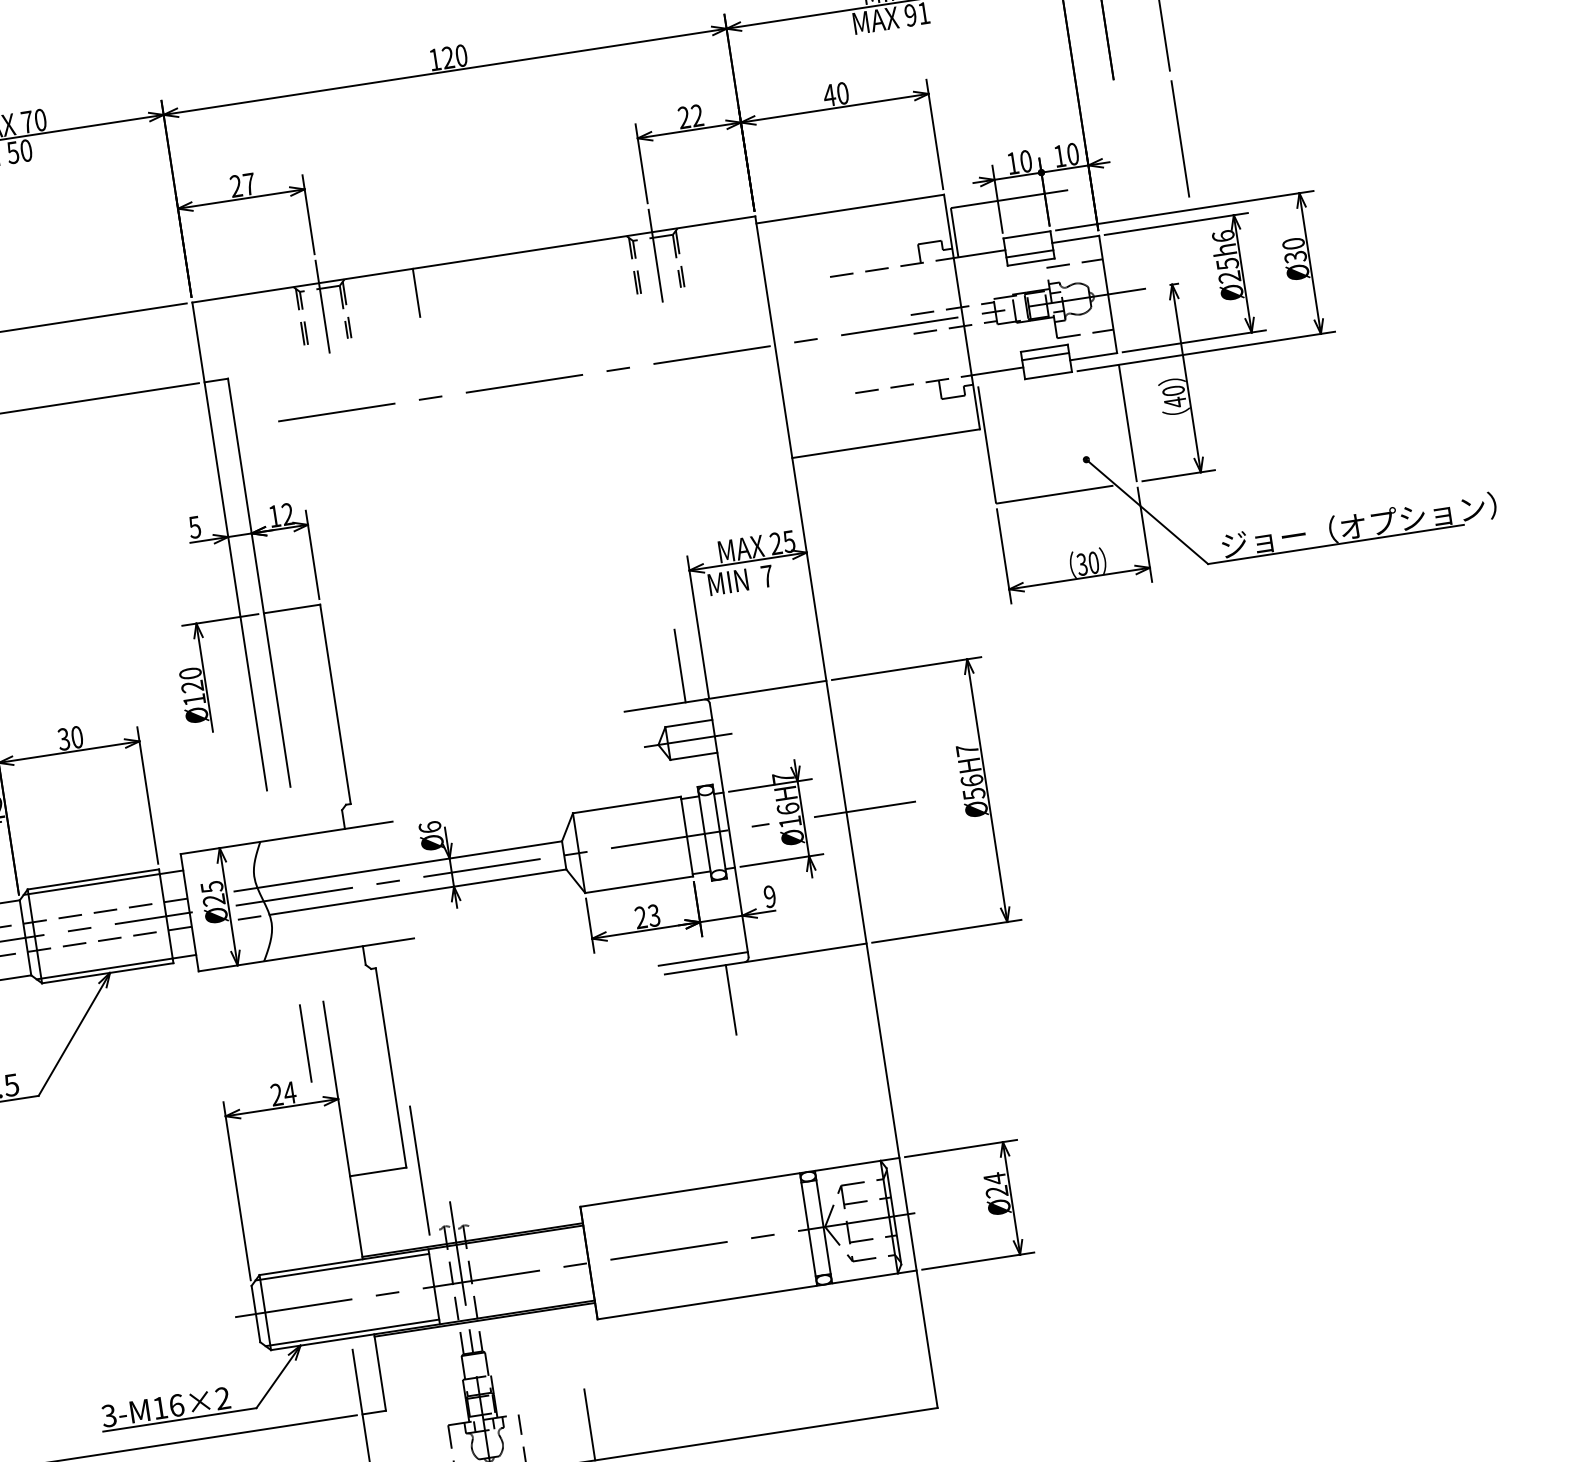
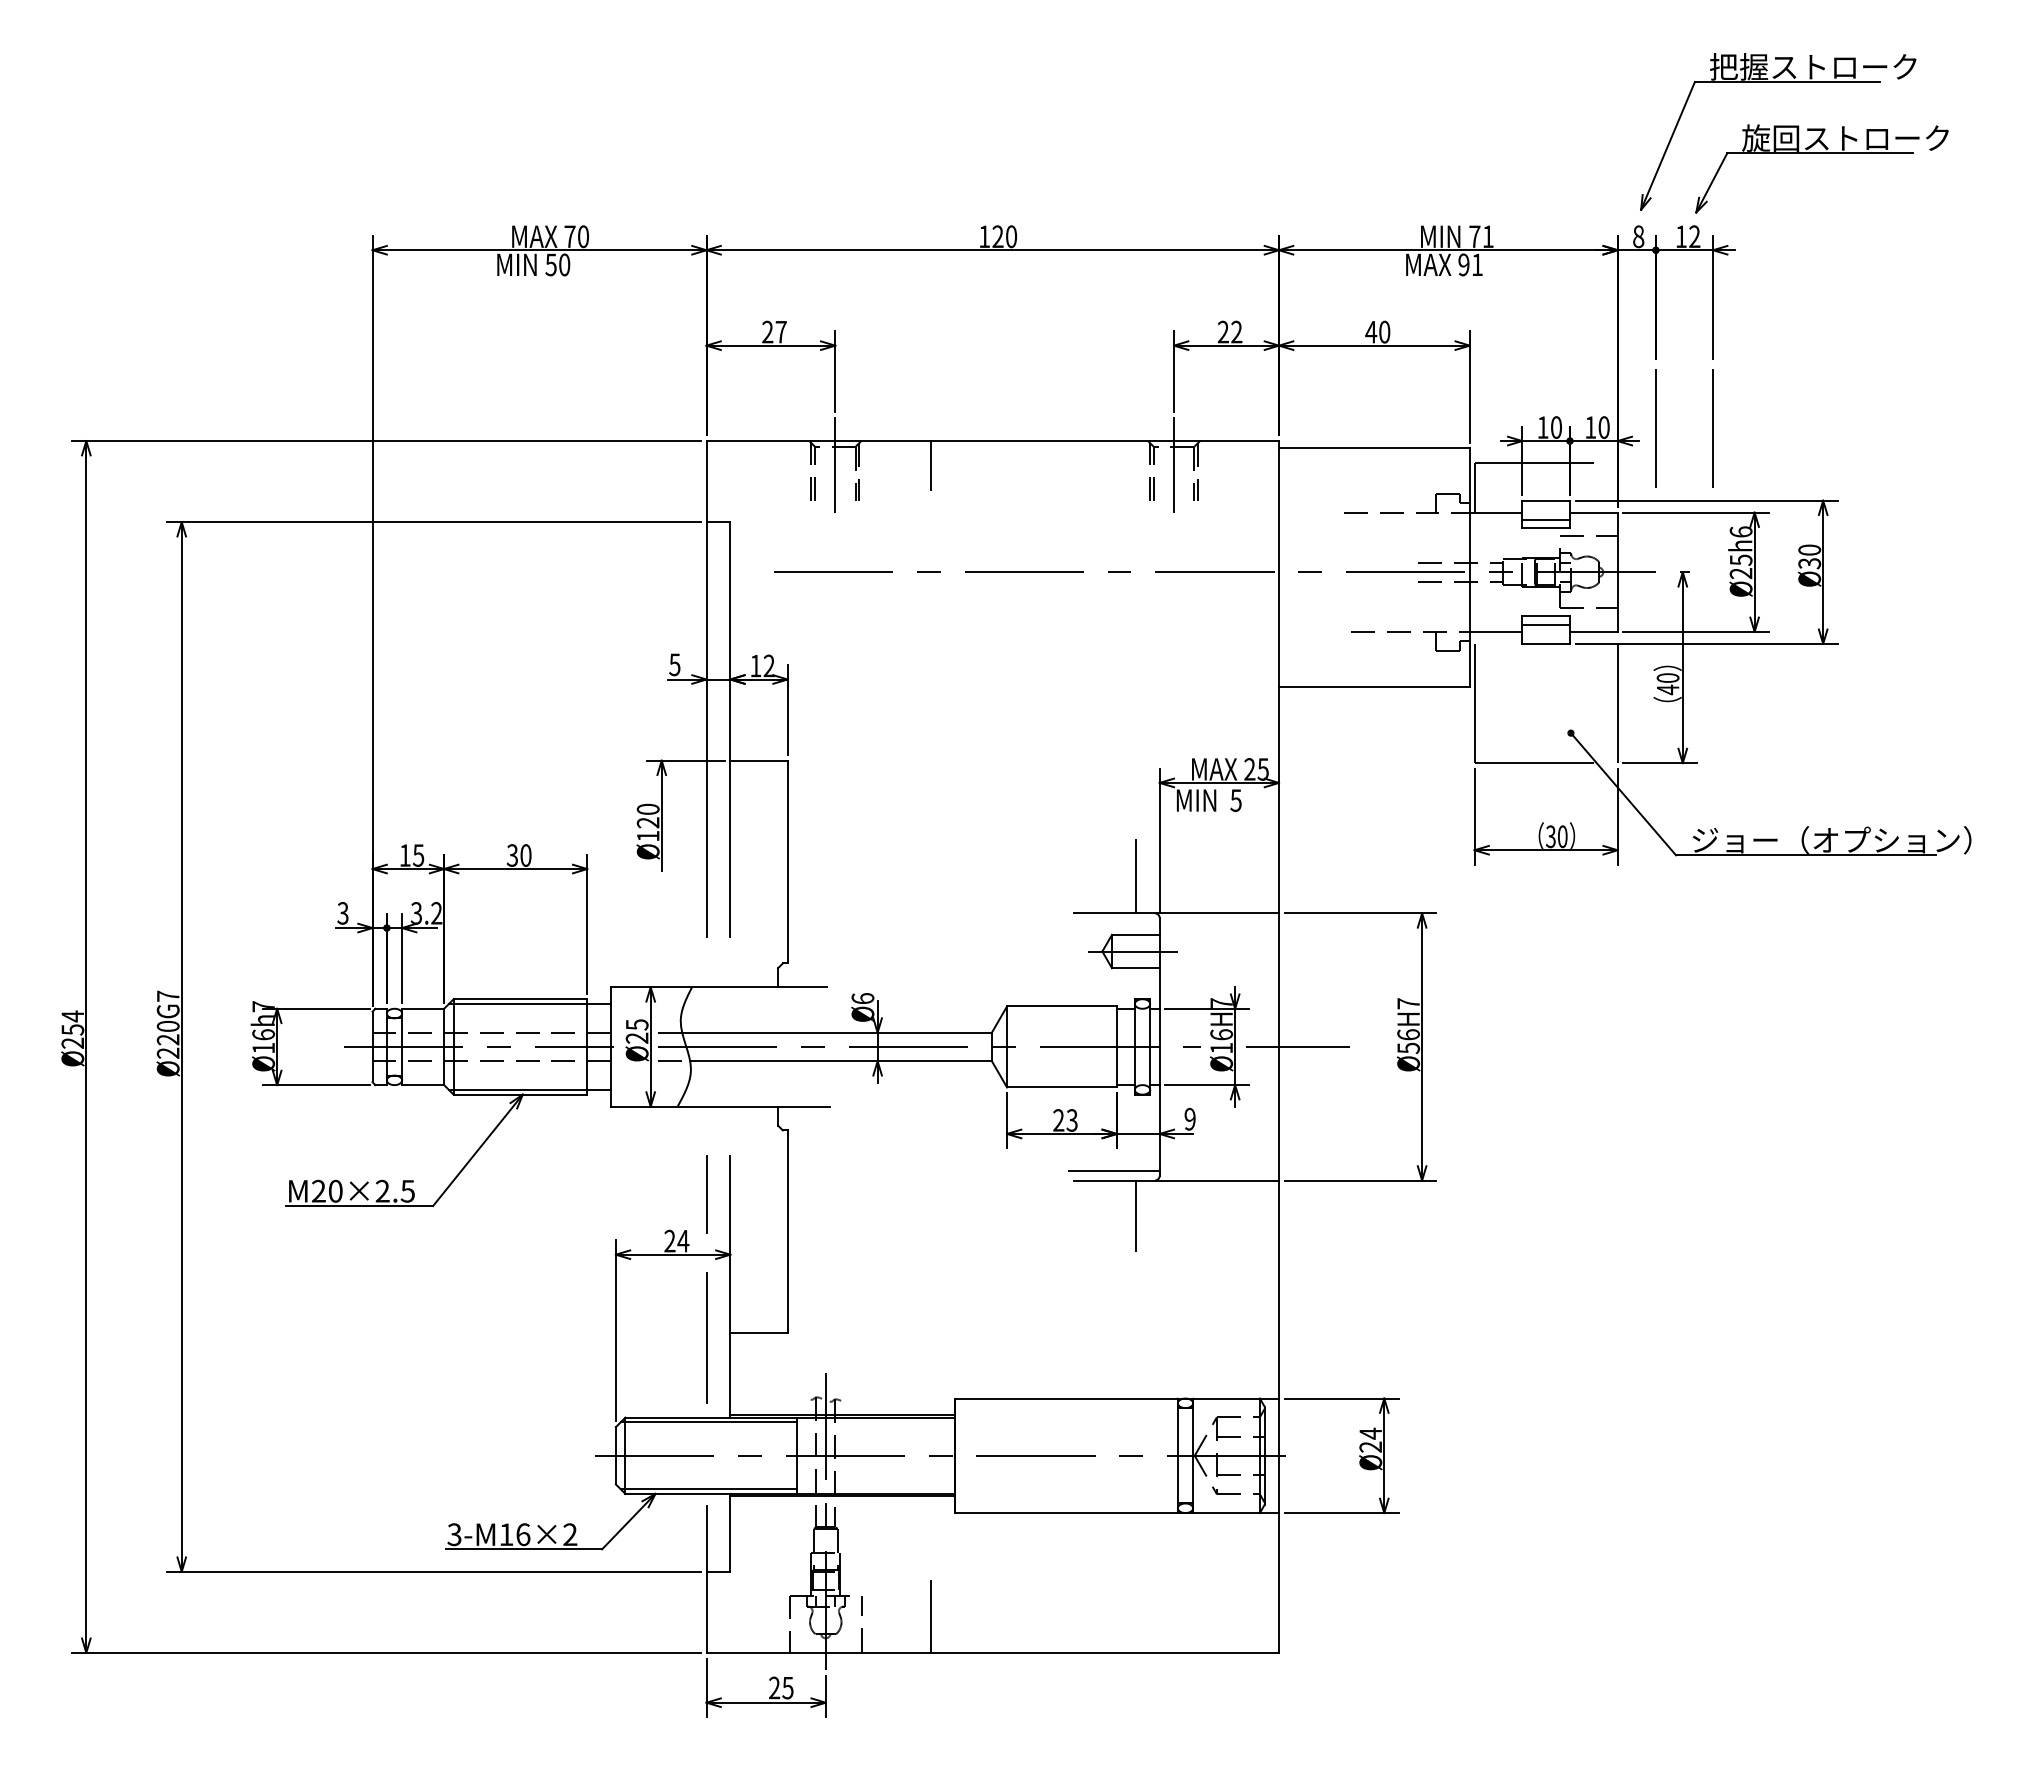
line: (1123, 145) -> (1655, 426), added
text: (766, 576) -> (1235, 800), 7 -> 5
line: (419, 1169) -> (706, 1337), moved

